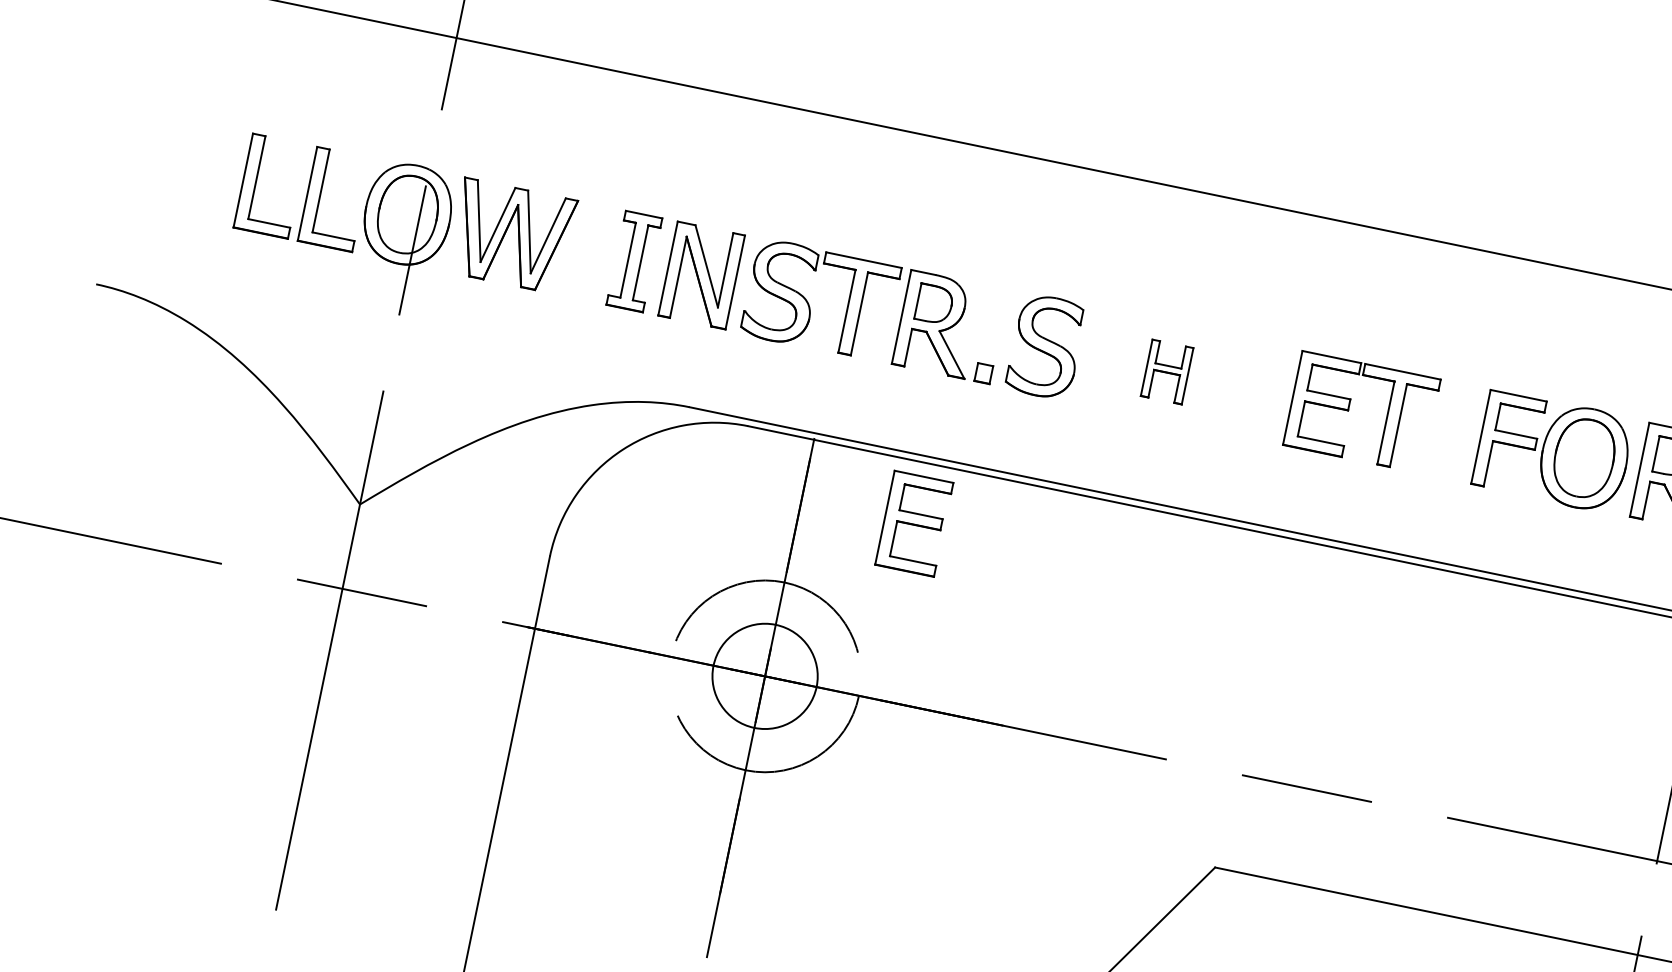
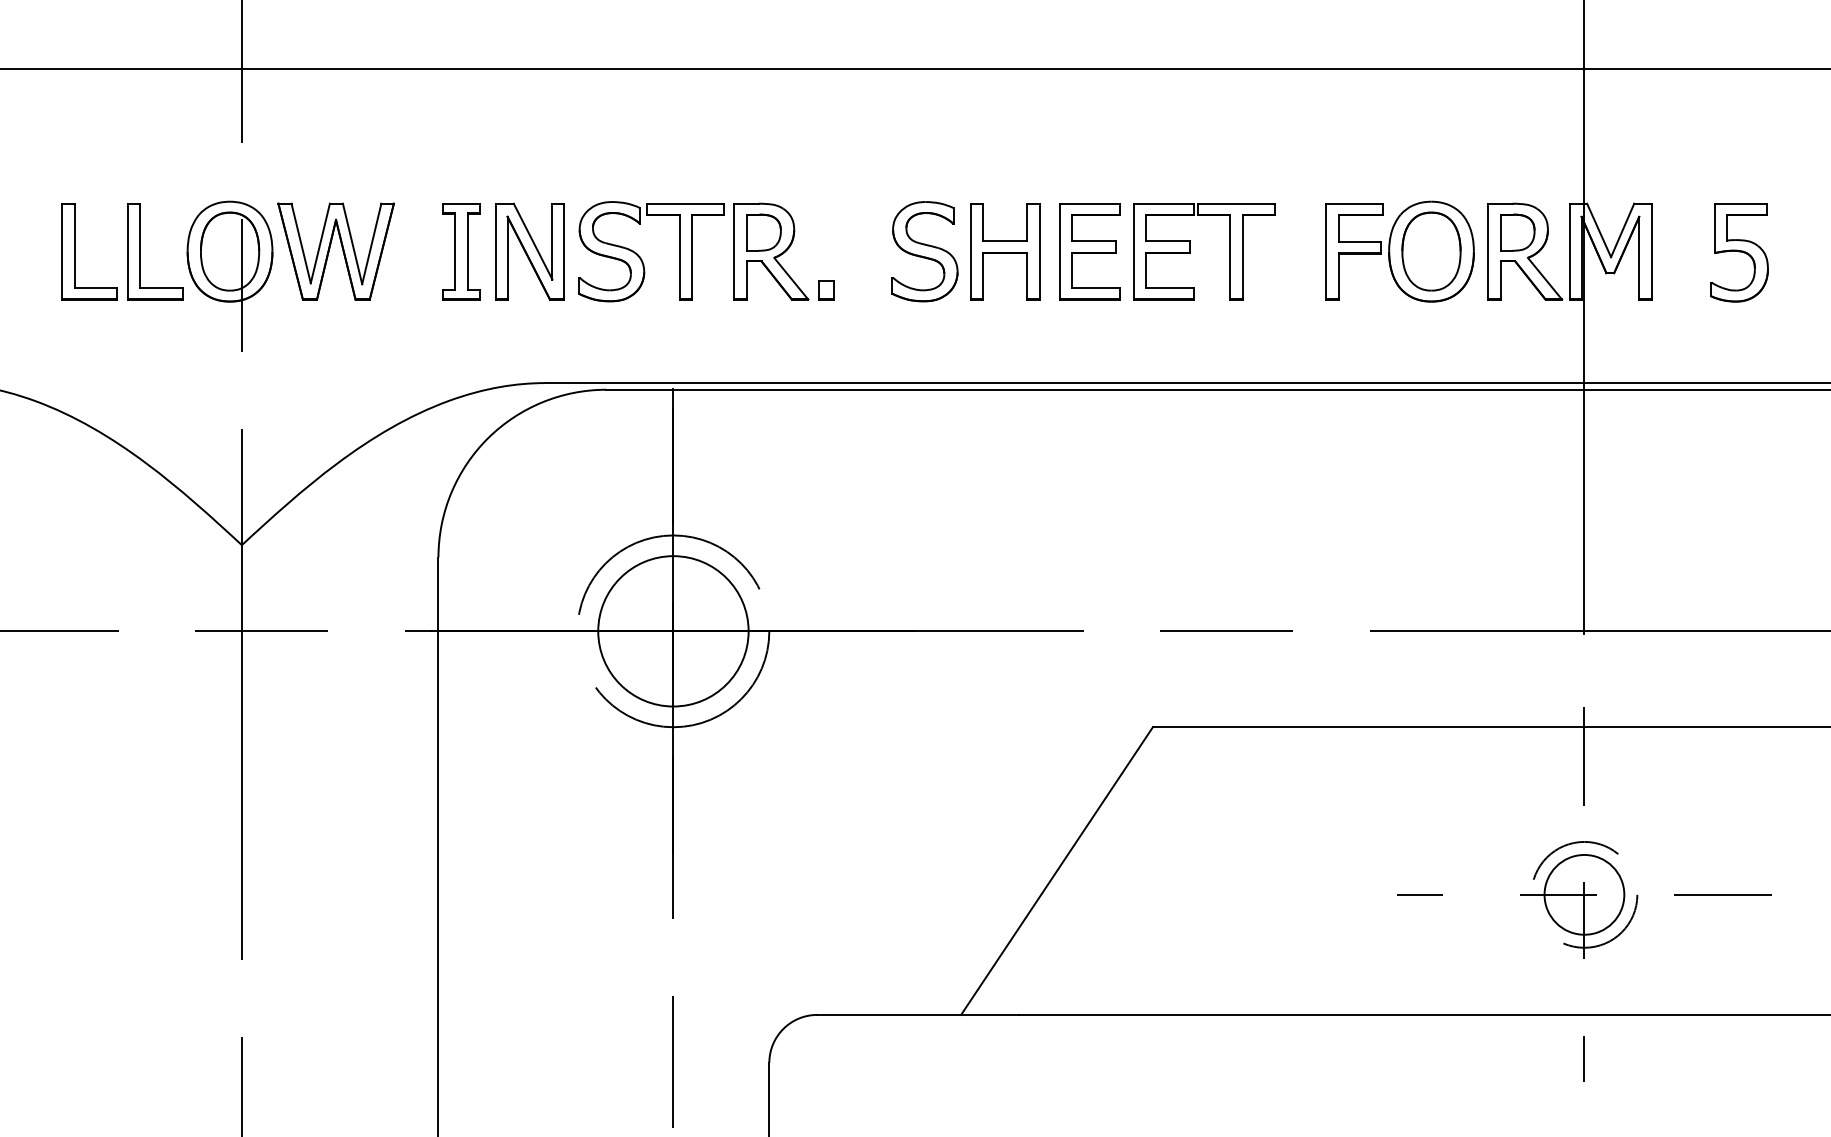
part: (1045, 346) -> (924, 251), moved
part: (1167, 371) -> (1005, 251), size x1.67
part: (914, 523) -> (1089, 251), moved
circle: (765, 676) -> (673, 631), size x1.43

